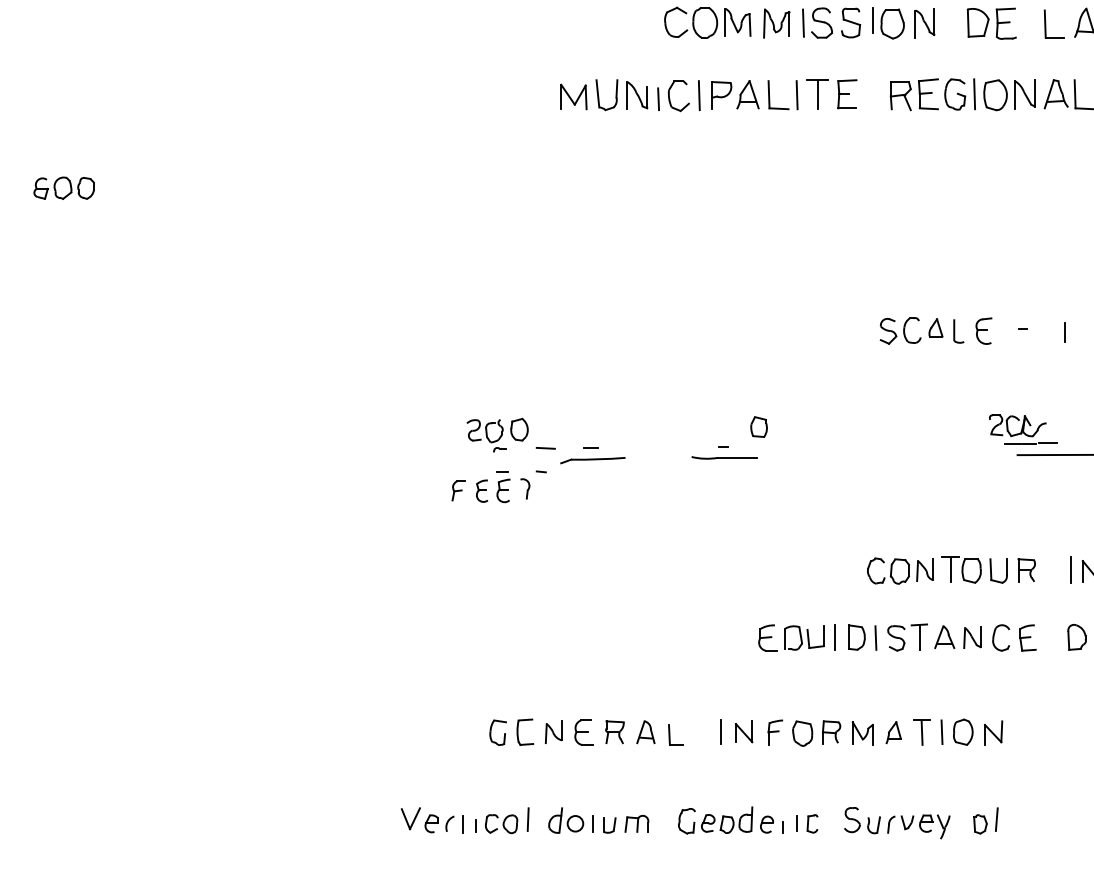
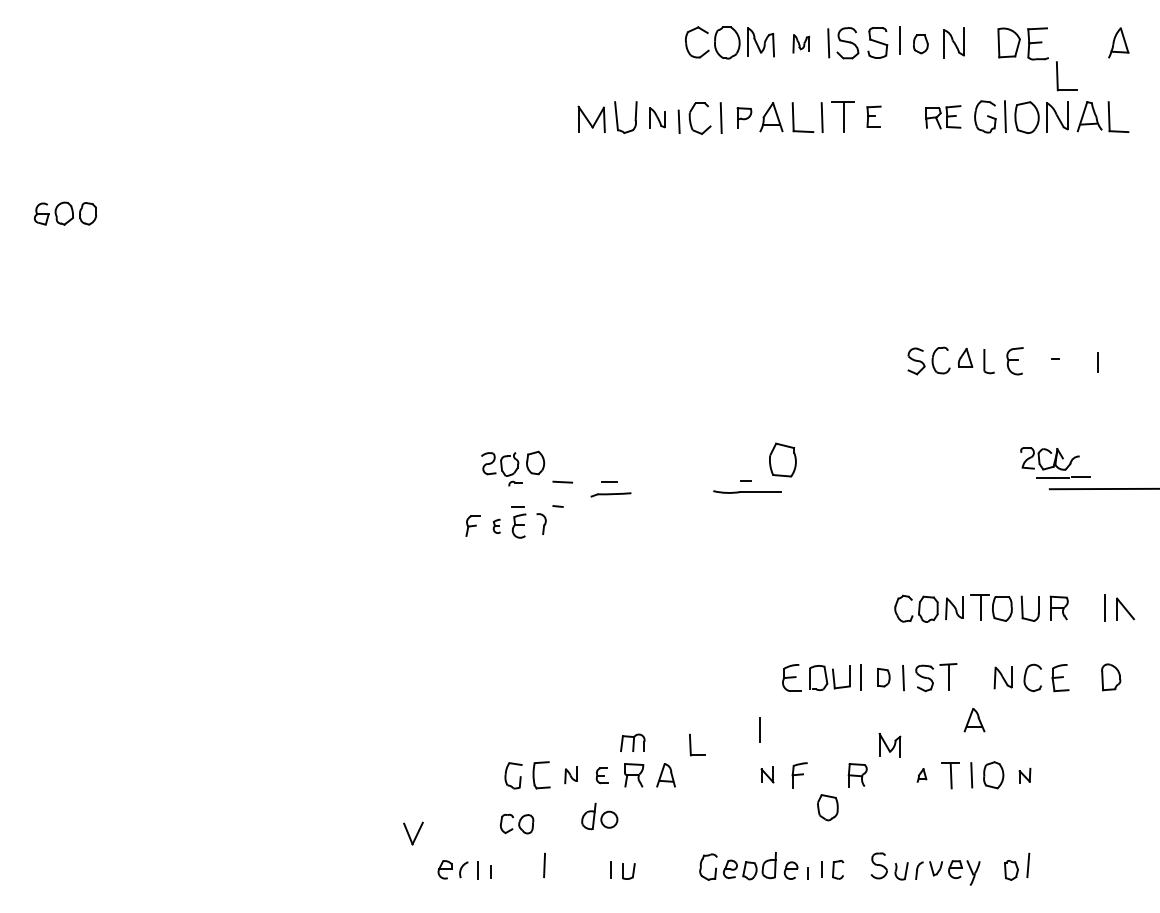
part: (777, 23) -> (801, 43), size x0.6
part: (892, 24) -> (920, 44), size x0.6
part: (1046, 24) -> (1058, 76), moved
part: (846, 94) -> (873, 116), size x0.7
part: (637, 95) -> (657, 117), size x0.7
part: (721, 95) -> (744, 117), size x0.7
part: (914, 95) -> (943, 117), size x0.7
part: (758, 427) -> (782, 460), size x1.6
part: (592, 460) -> (610, 494), size x0.6
part: (481, 491) -> (496, 526), size x0.6
part: (944, 636) -> (974, 719), moved
part: (856, 637) -> (883, 677), size x0.7
line: (719, 731) -> (759, 729), moved
part: (744, 731) -> (767, 774), size x0.7
part: (553, 732) -> (570, 775), size x0.7
part: (583, 732) -> (601, 775), size x0.6
part: (893, 732) -> (921, 775), size x0.6
part: (993, 732) -> (1024, 775), size x0.6
part: (802, 733) -> (827, 807), moved
part: (862, 733) -> (889, 745), moved
part: (676, 734) -> (697, 744), moved
part: (410, 818) -> (413, 833), moved
part: (565, 820) -> (599, 816), moved
part: (636, 823) -> (632, 742), moved
part: (501, 824) -> (516, 824), moved

